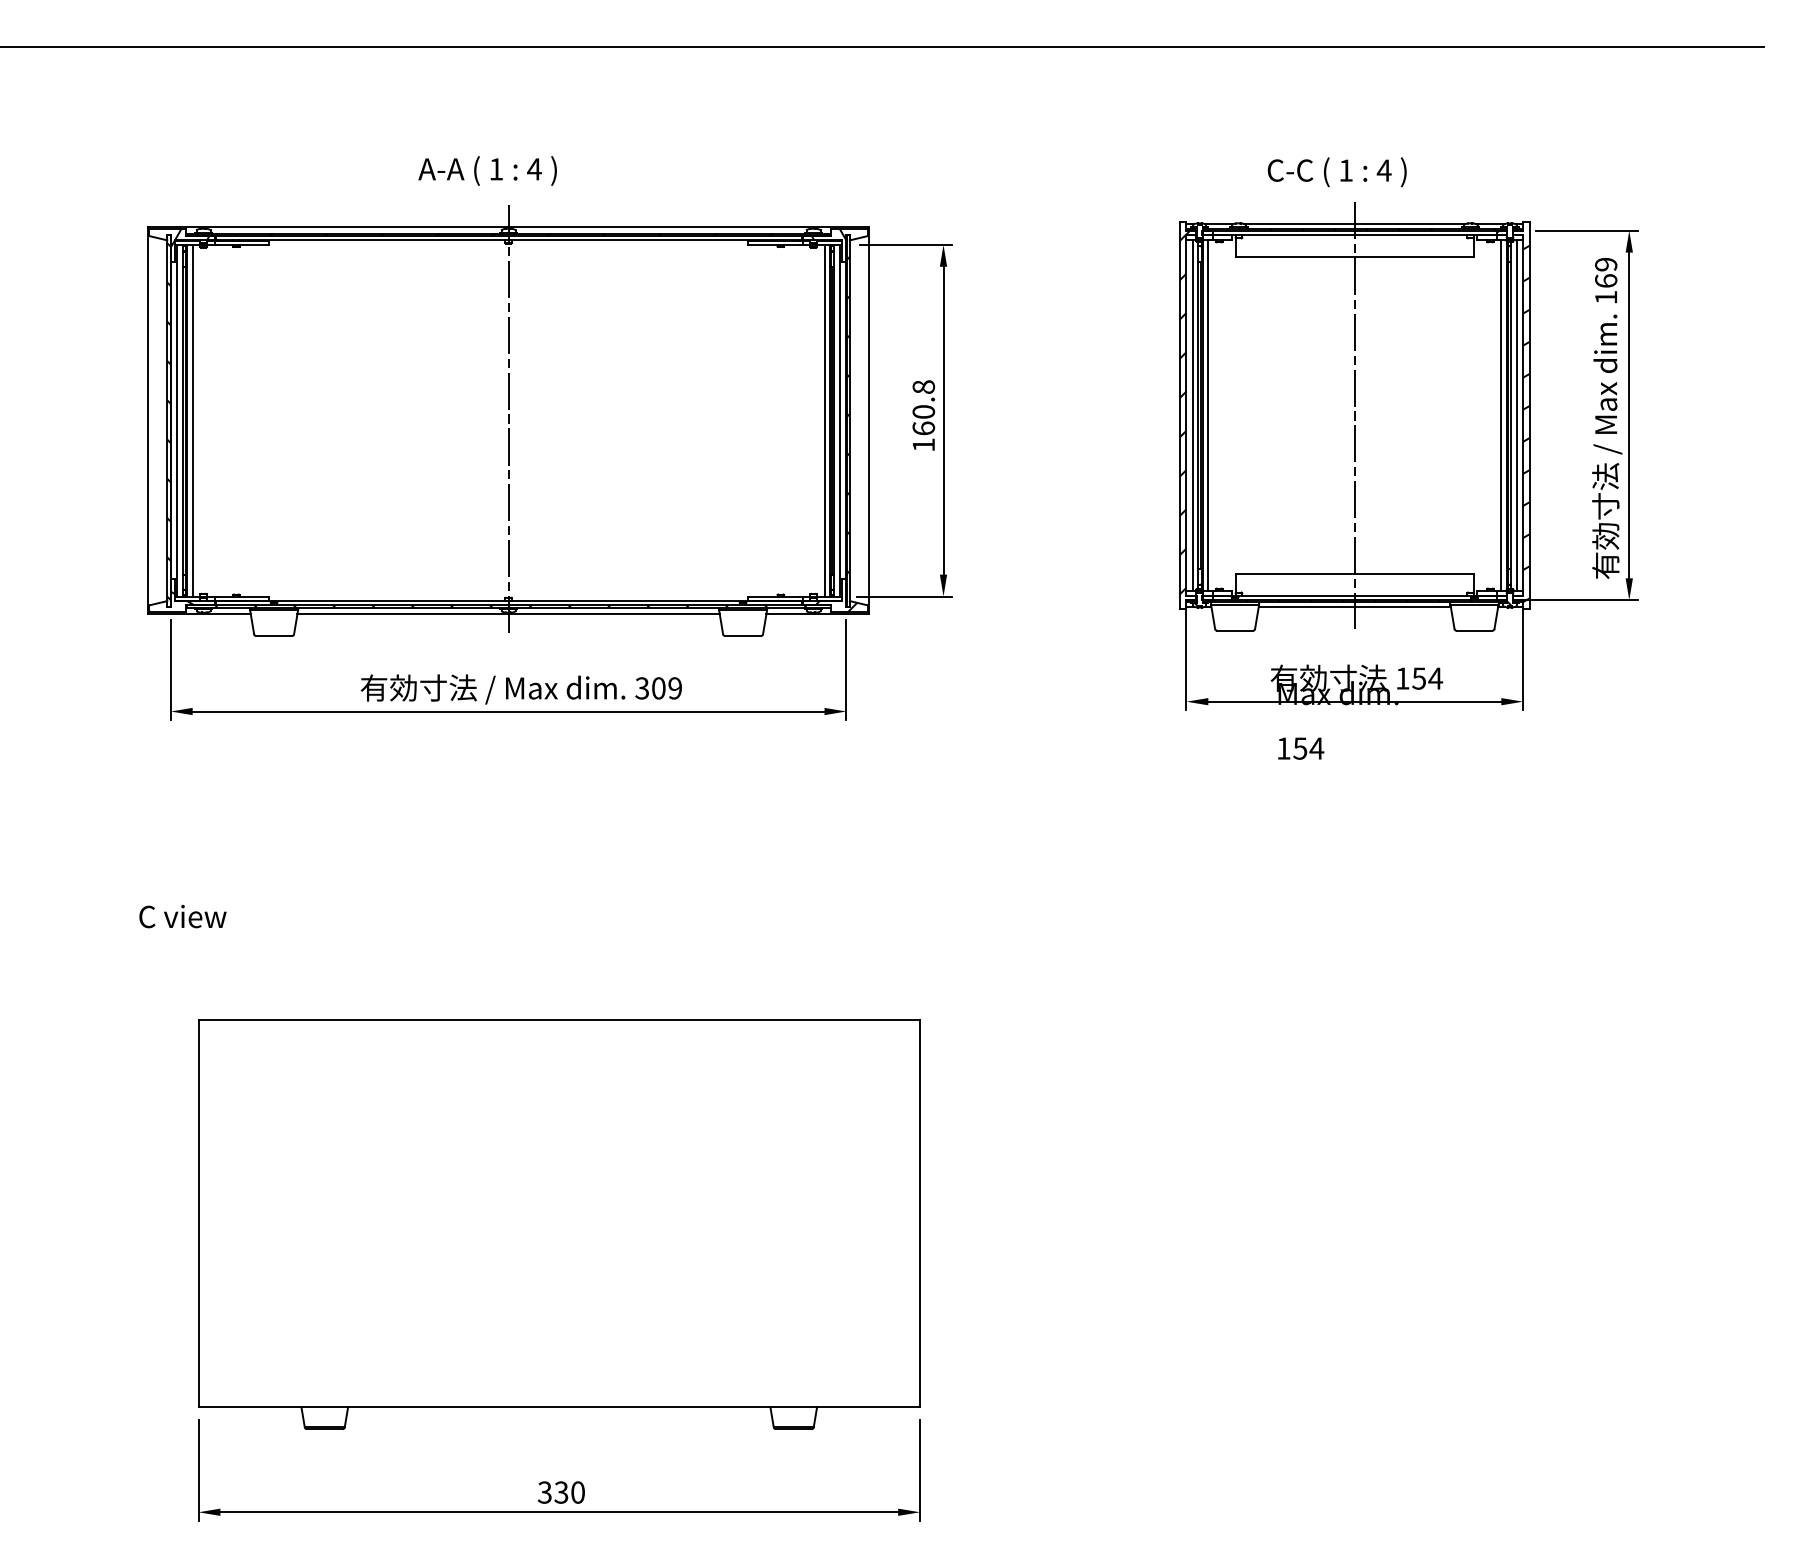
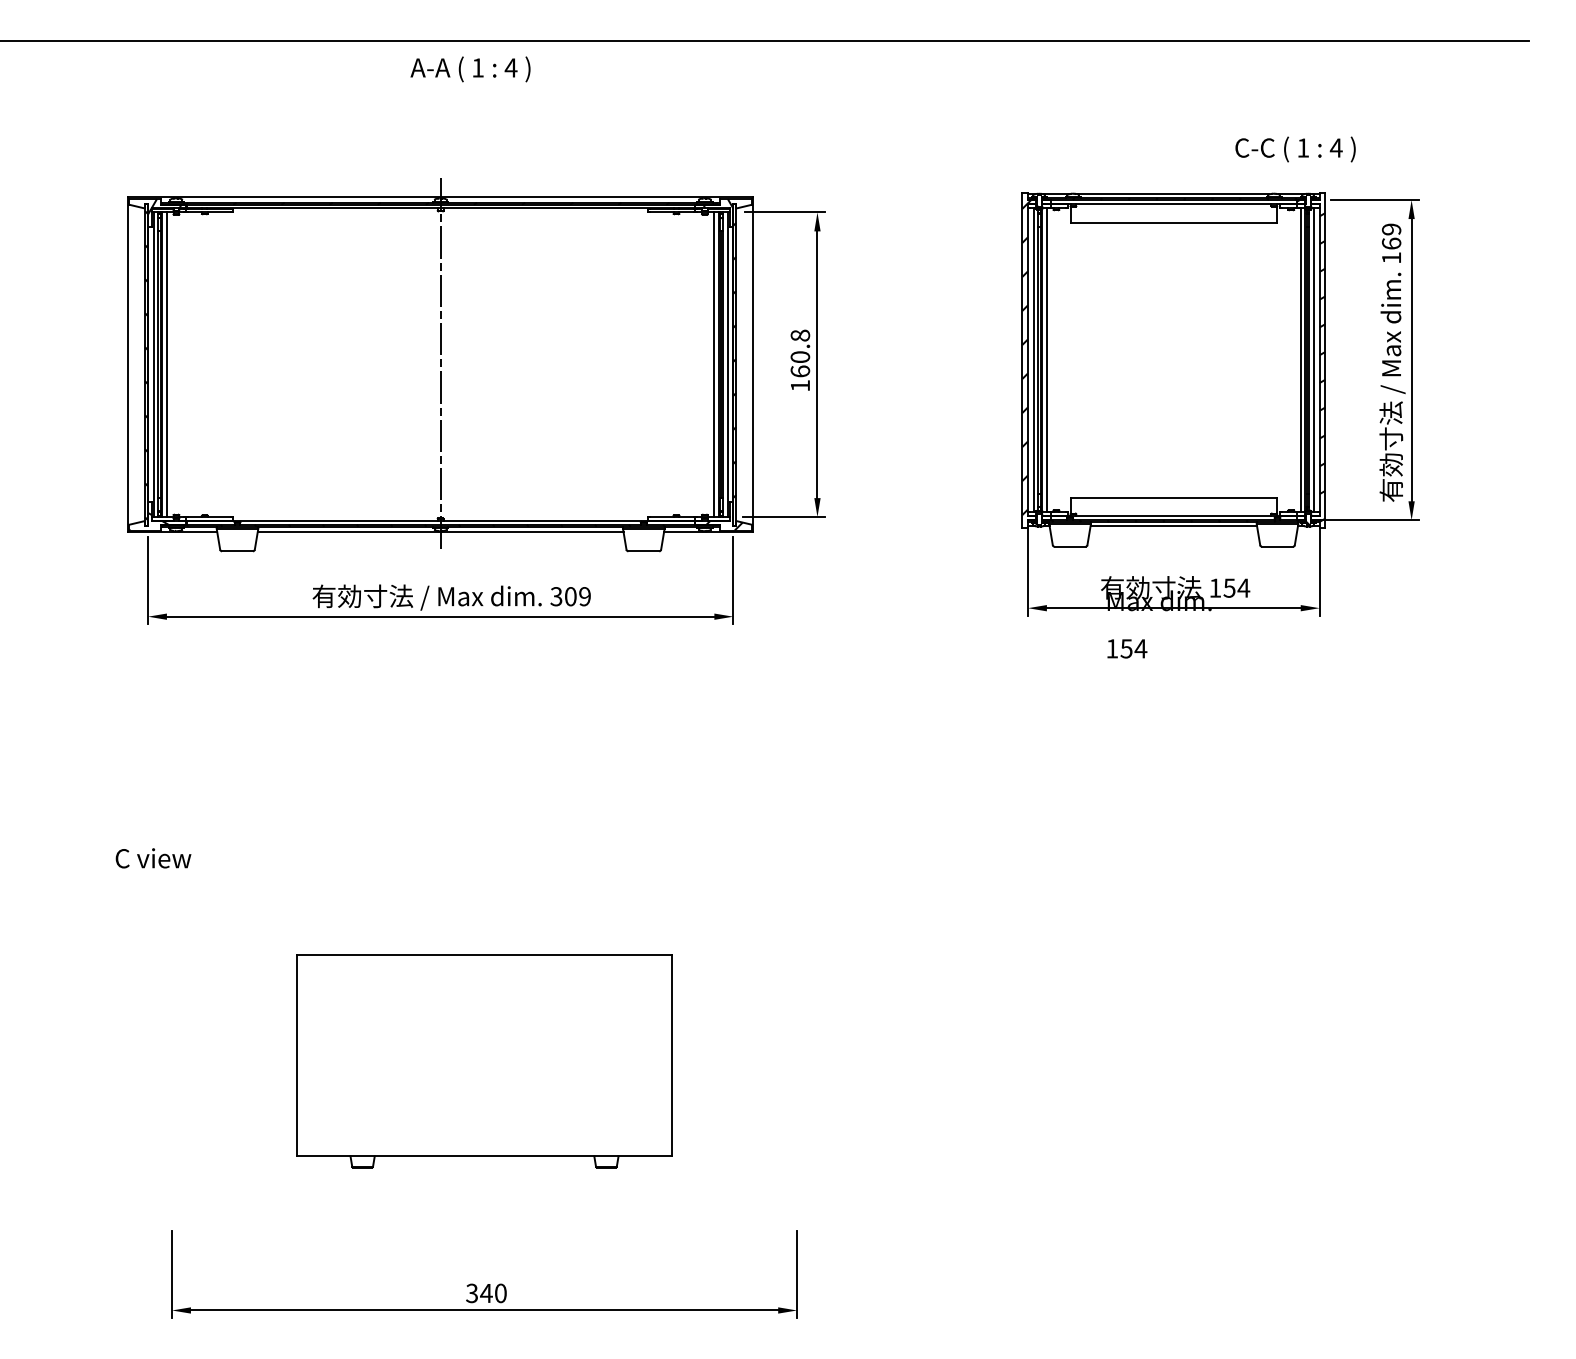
text: (487, 171) -> (470, 69), moved
text: (1337, 172) -> (1295, 149), moved
line: (1354, 414) -> (1173, 359), removed
text: (182, 916) -> (153, 858), moved
part: (559, 1224) -> (484, 1061), size x0.6
text: (561, 1492) -> (486, 1293), 330 -> 340

